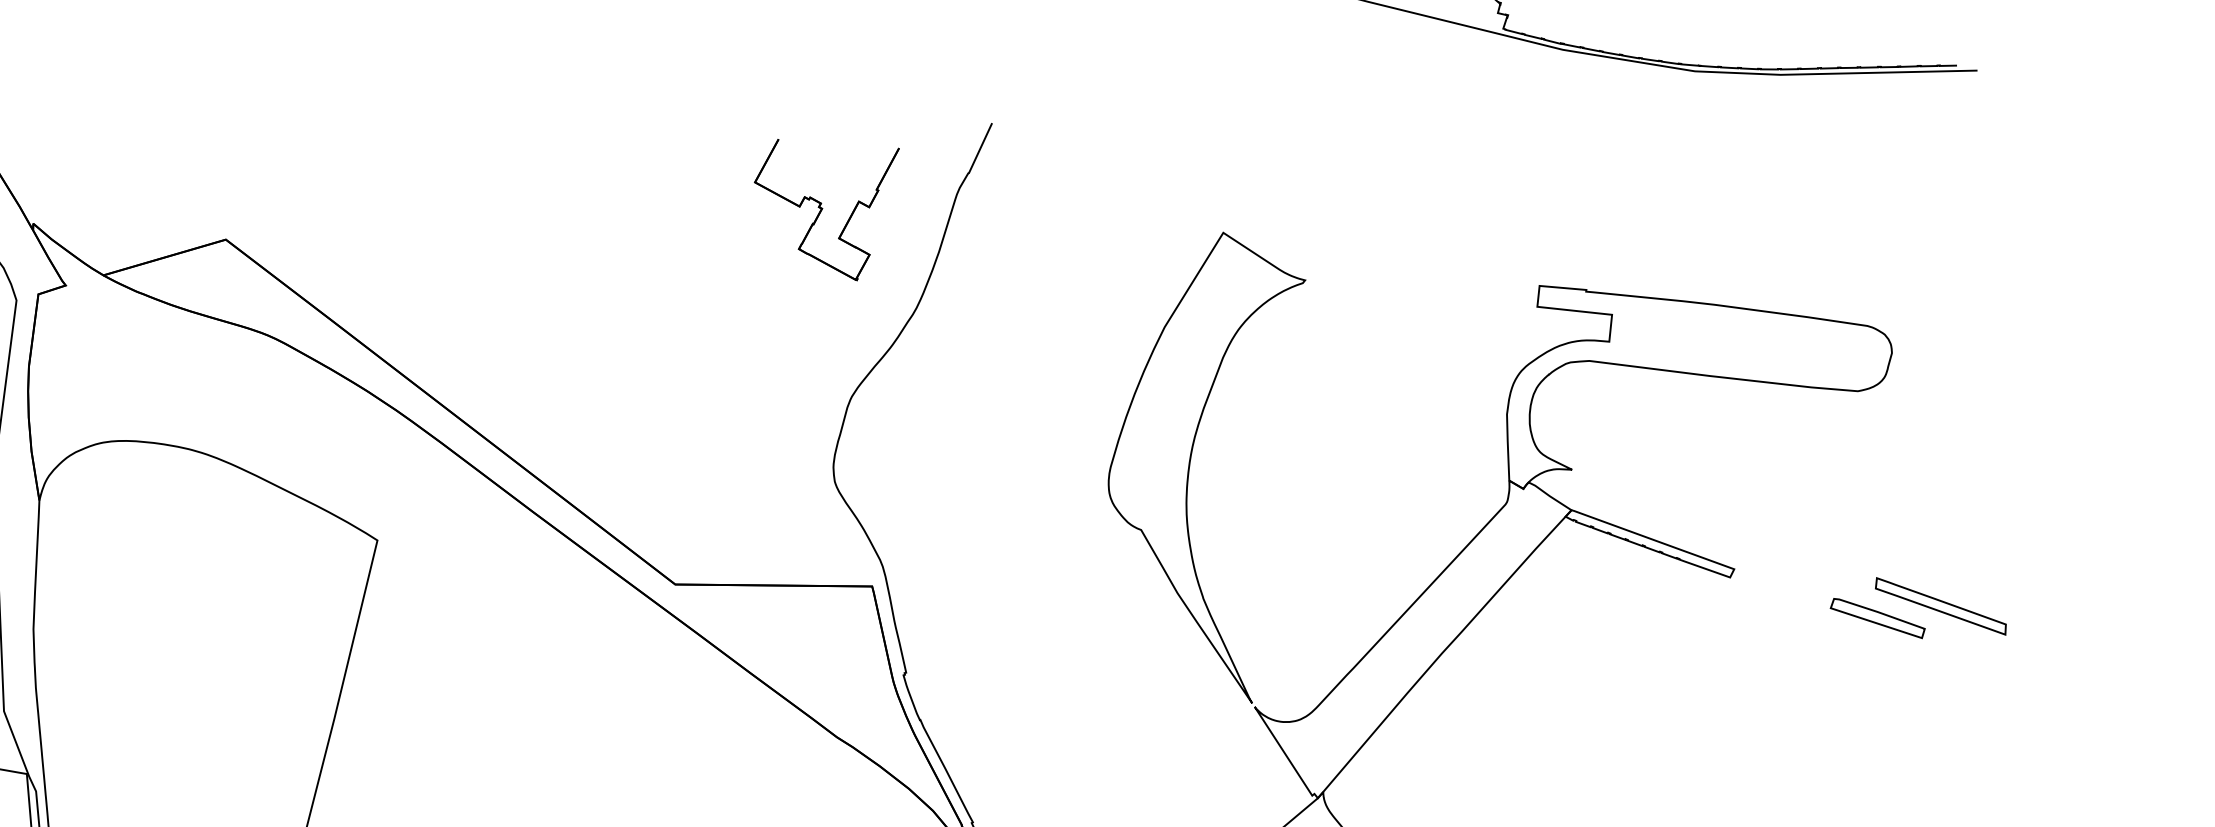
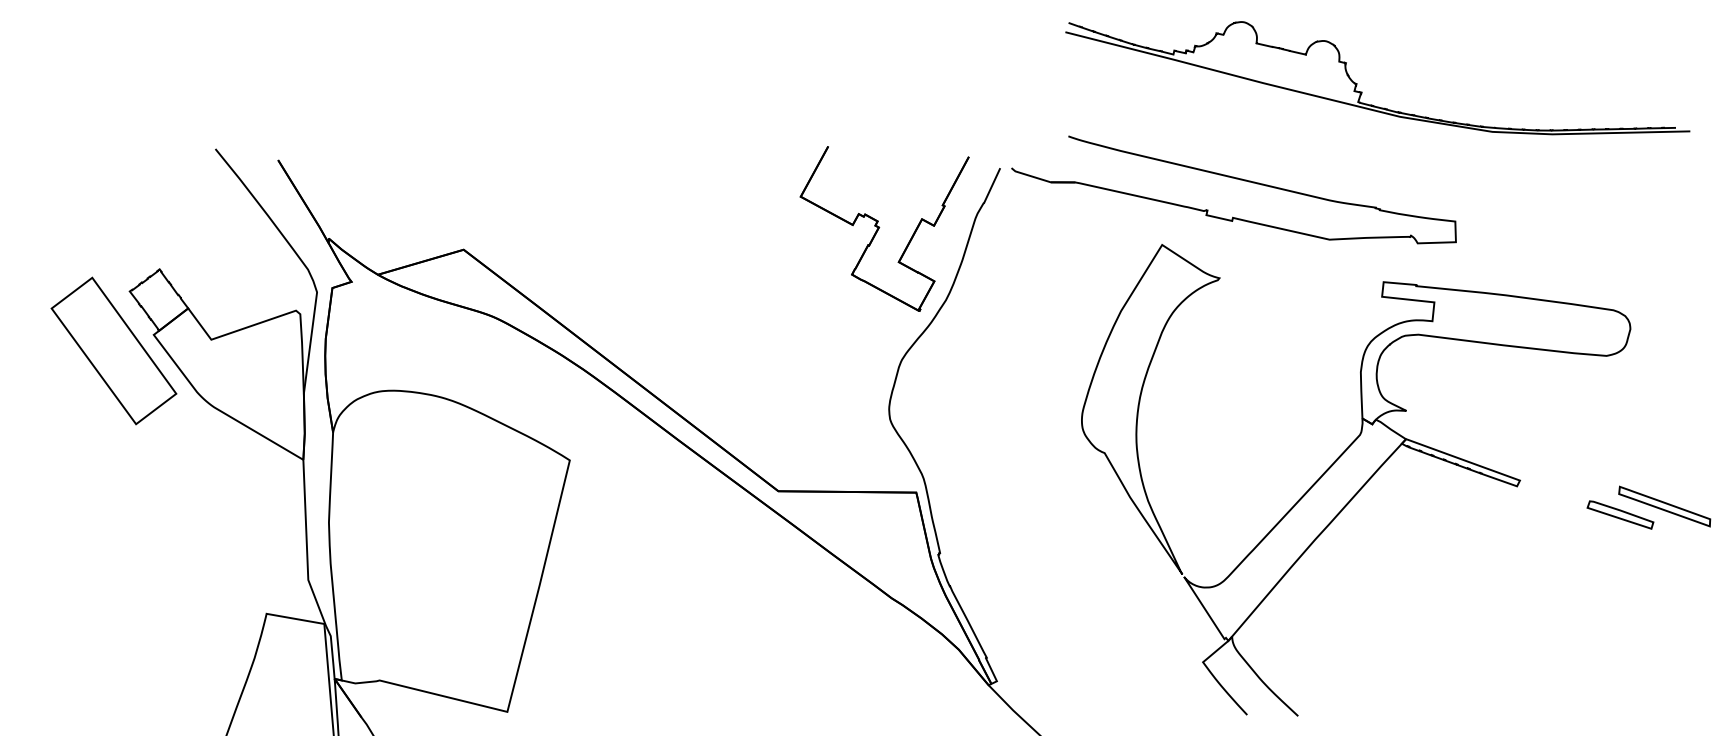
part: (1329, 139) -> (1236, 179), added
part: (826, 209) -> (884, 228), size x1.67

